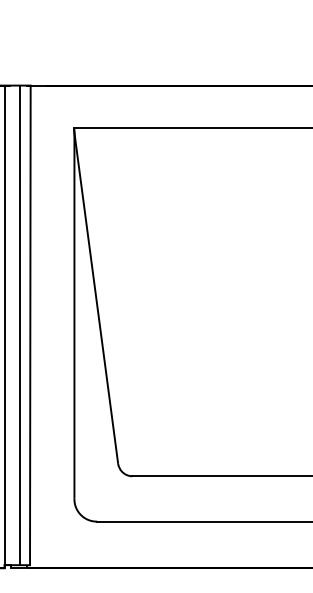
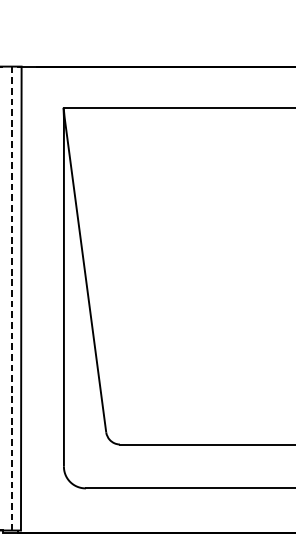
line: (20, 325) -> (11, 298), solid -> dashed

